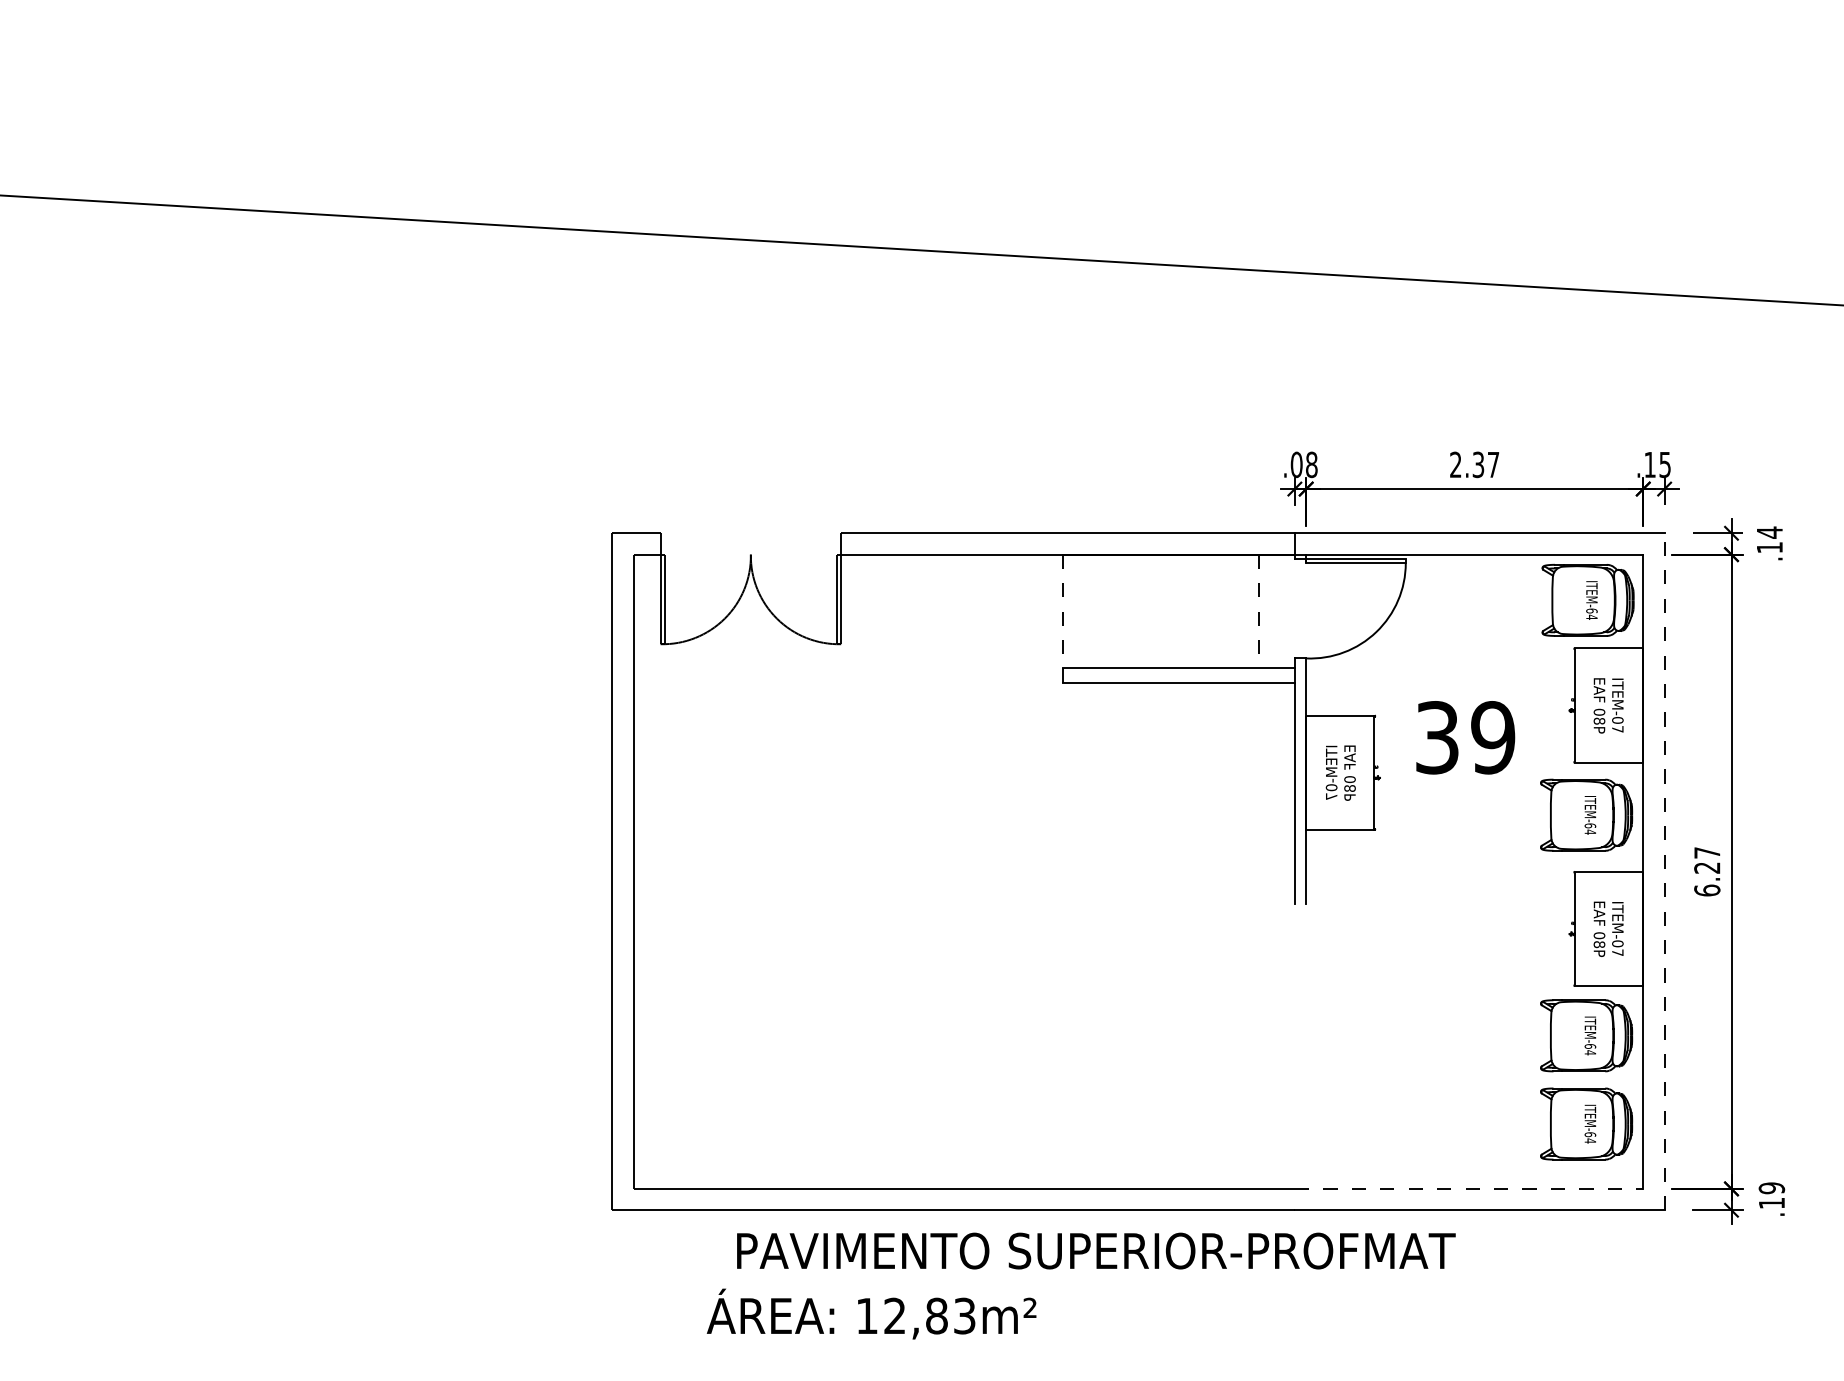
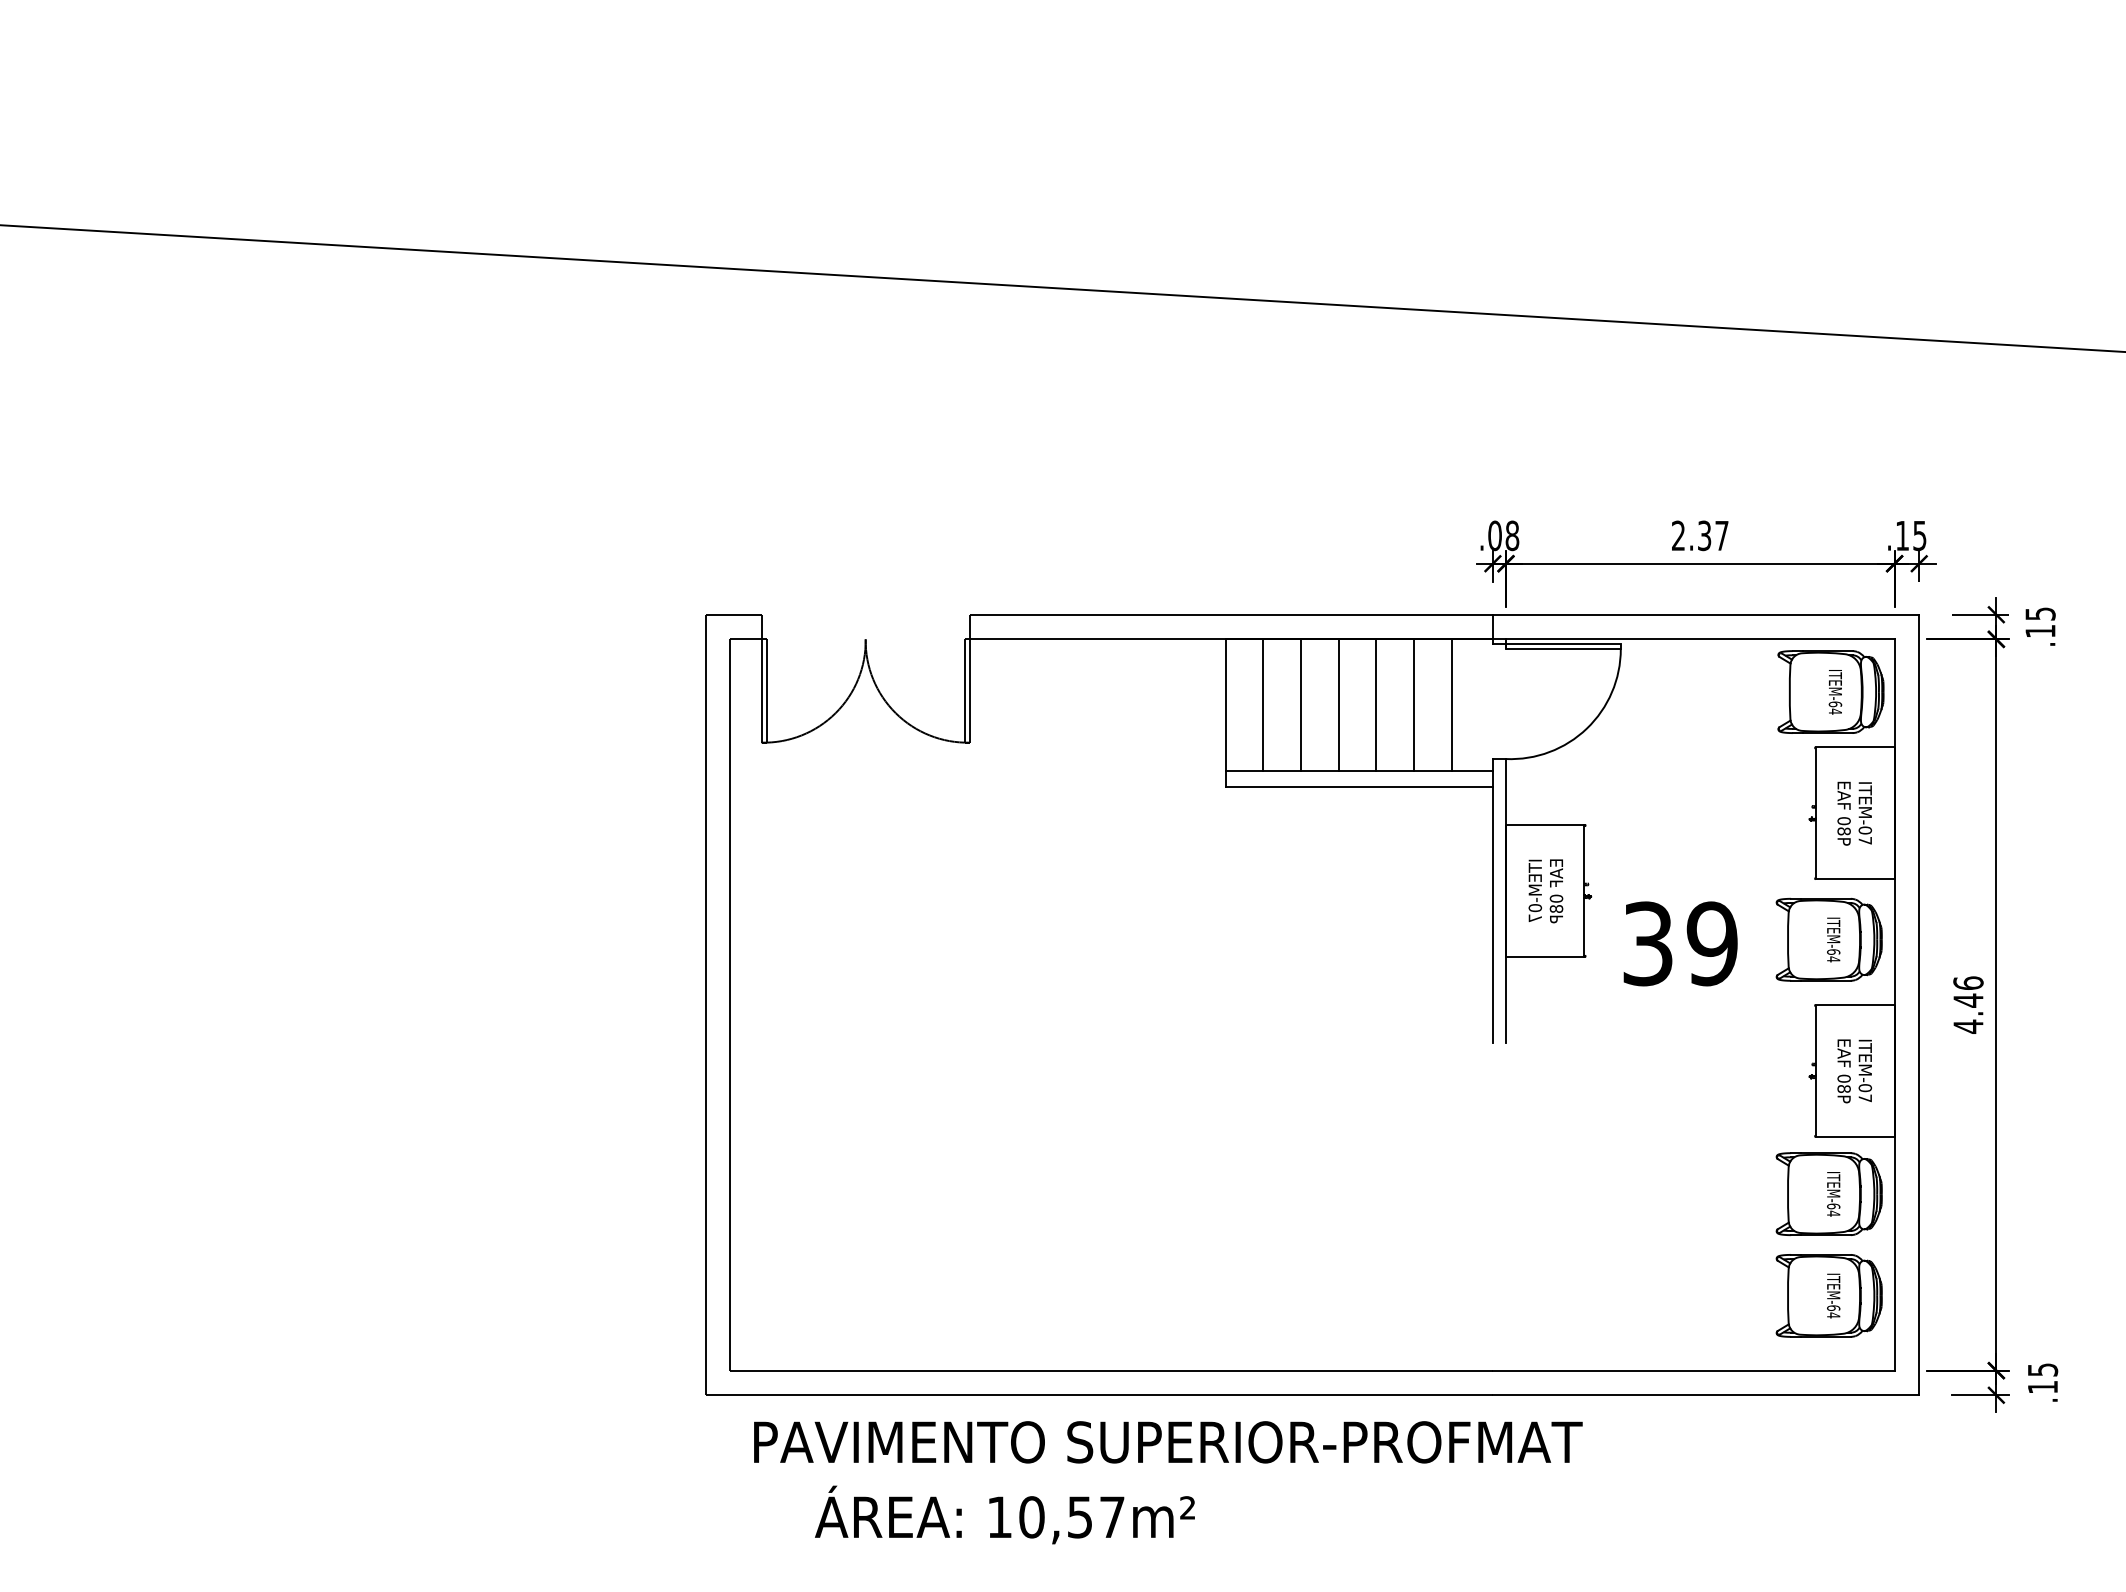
text: (1769, 532) -> (2040, 613), .14 -> .15
line: (1095, 611) -> (1263, 704), added
line: (1128, 611) -> (1301, 704), added
line: (1161, 611) -> (1339, 704), added
line: (1193, 611) -> (1376, 704), added
line: (1226, 611) -> (1414, 704), added
line: (1259, 611) -> (1452, 704), dashed -> solid
line: (1063, 618) -> (1226, 712), dashed -> solid
text: (1465, 737) -> (1680, 943), moved
line: (1664, 871) -> (1919, 1004), dashed -> solid
text: (1707, 871) -> (1968, 1004), 6.27 -> 4.46
line: (1469, 1188) -> (1694, 1370), dashed -> solid
text: (1771, 1188) -> (2042, 1370), .19 -> .15
text: (1096, 1250) -> (1168, 1441), moved
text: (929, 1315) -> (1071, 1516), 12,83m² -> 10,57m²

